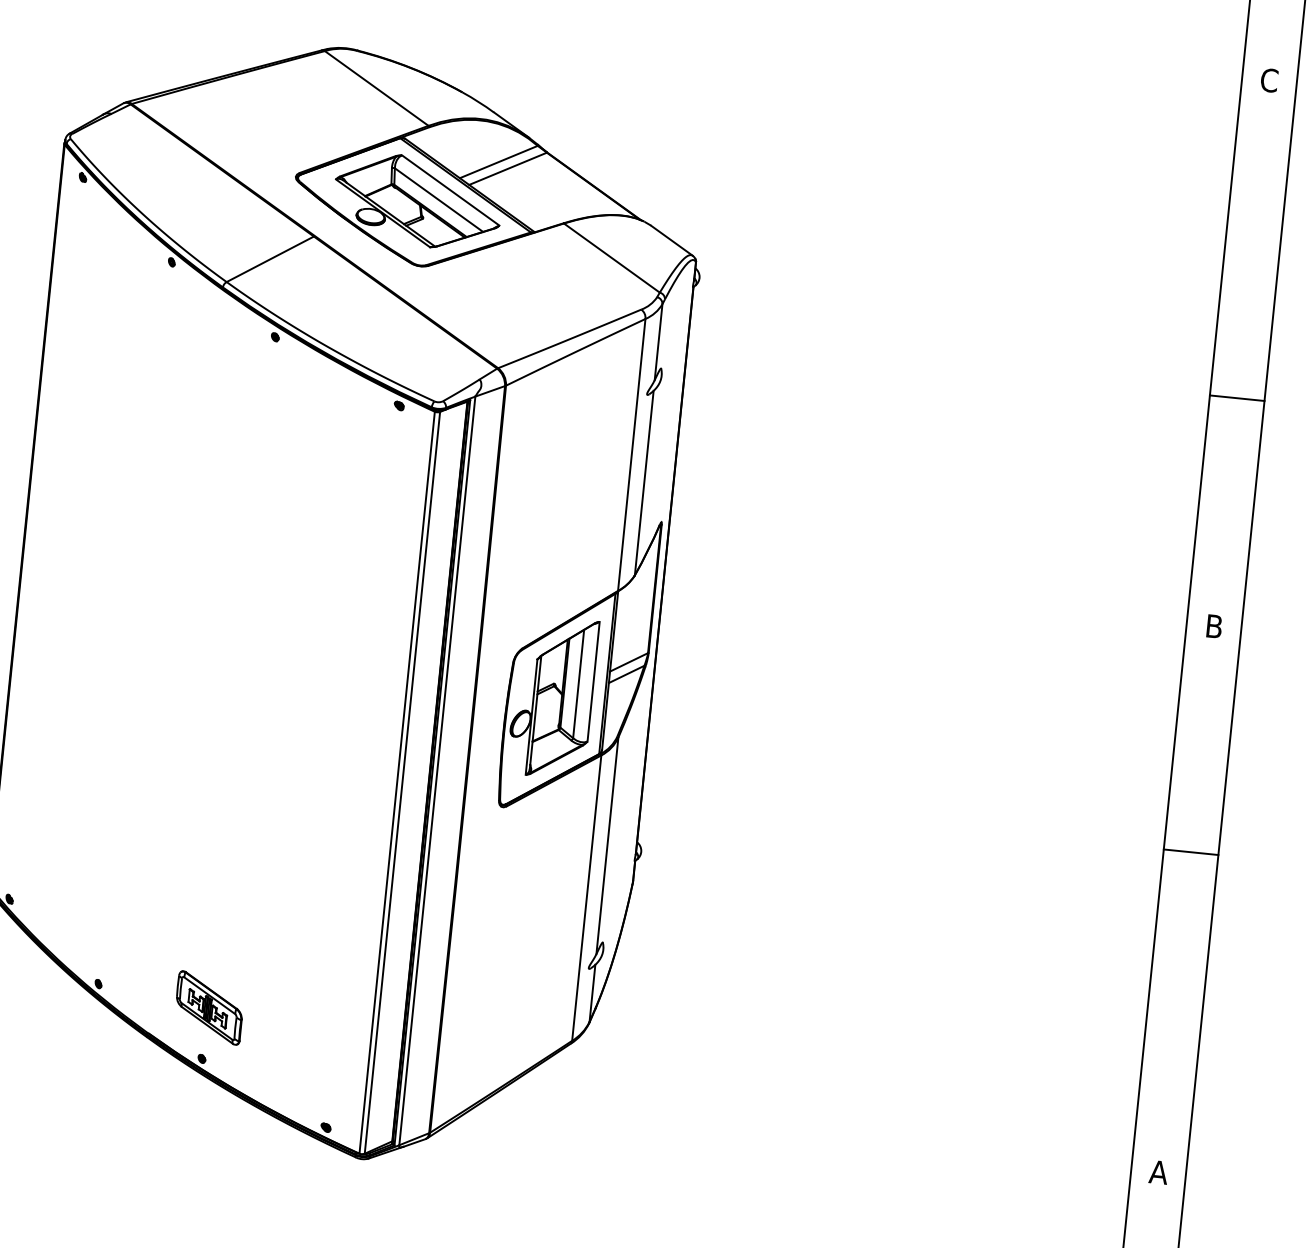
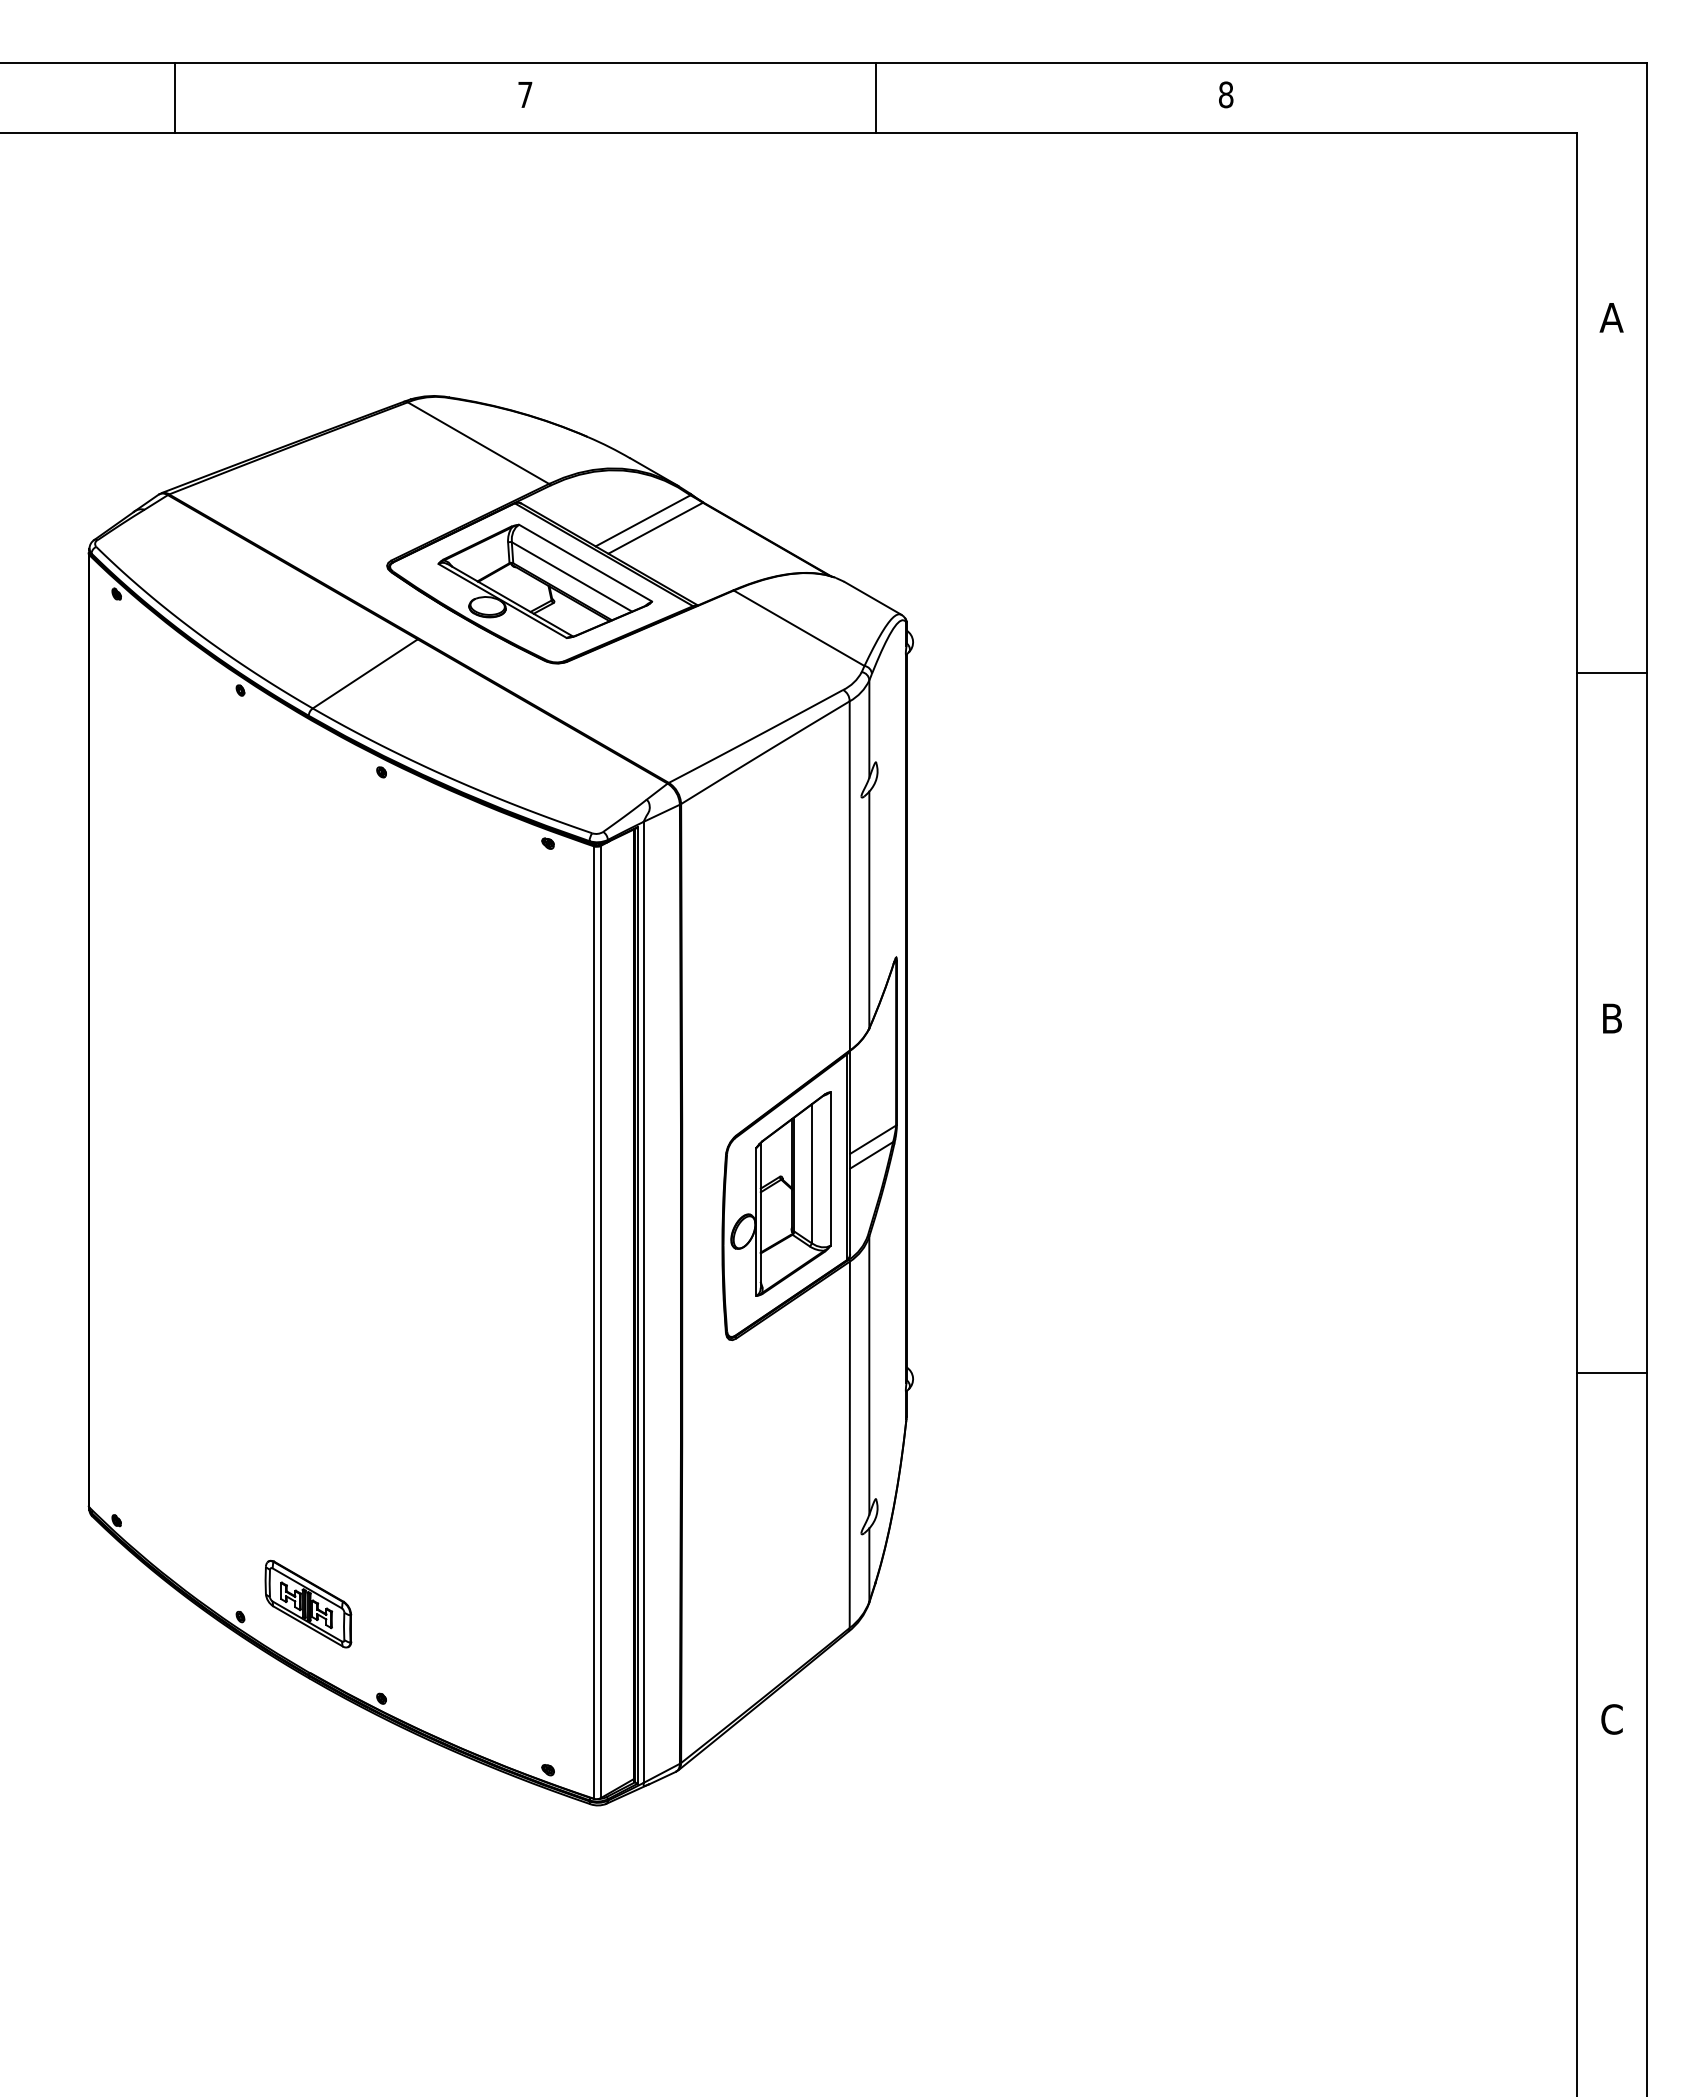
text: (1269, 80) -> (1611, 317), C -> A
line: (1237, 398) -> (1611, 672), moved
line: (1190, 852) -> (1611, 1373), moved
part: (209, 1007) -> (308, 1603), moved
text: (1158, 1172) -> (1611, 1719), A -> C

